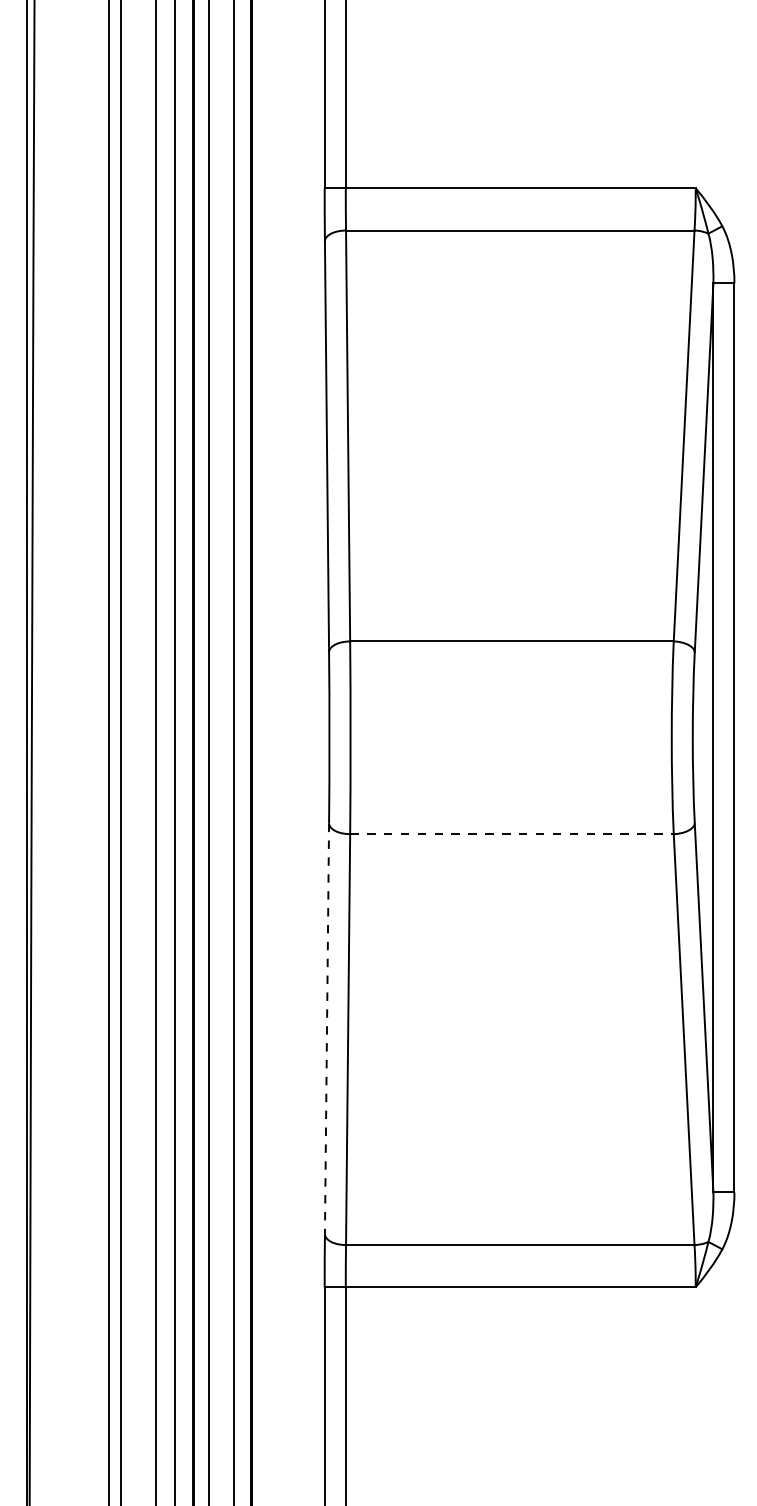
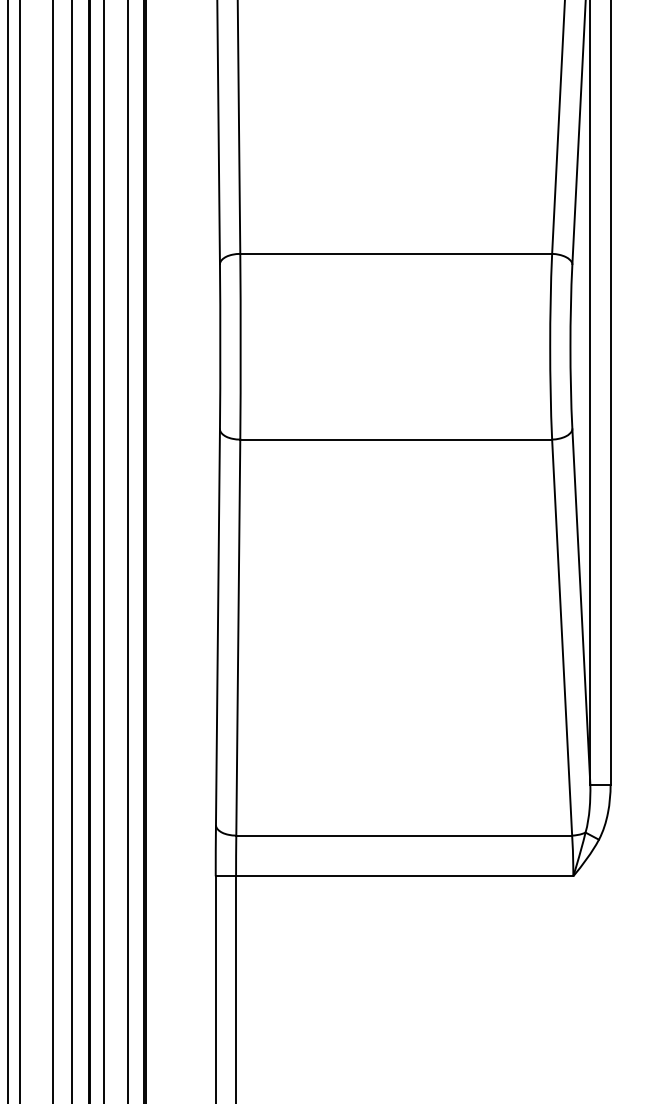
line: (511, 834) -> (395, 439), dashed -> solid
line: (327, 1029) -> (218, 627), dashed -> solid

